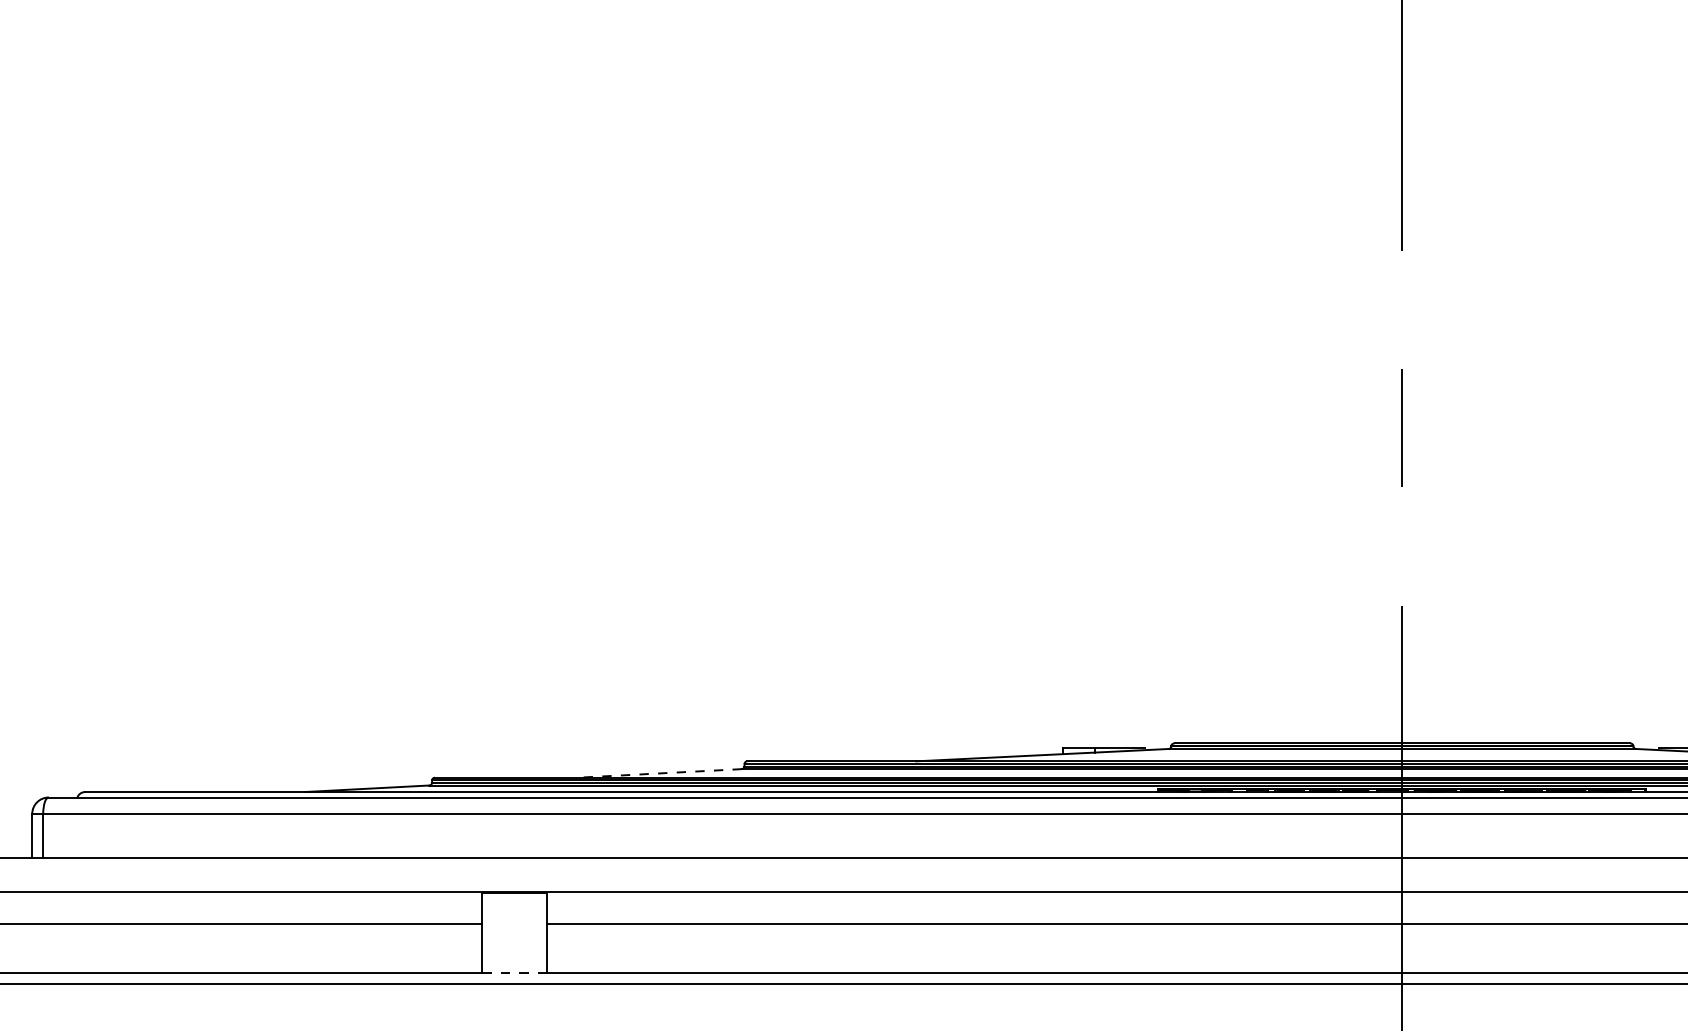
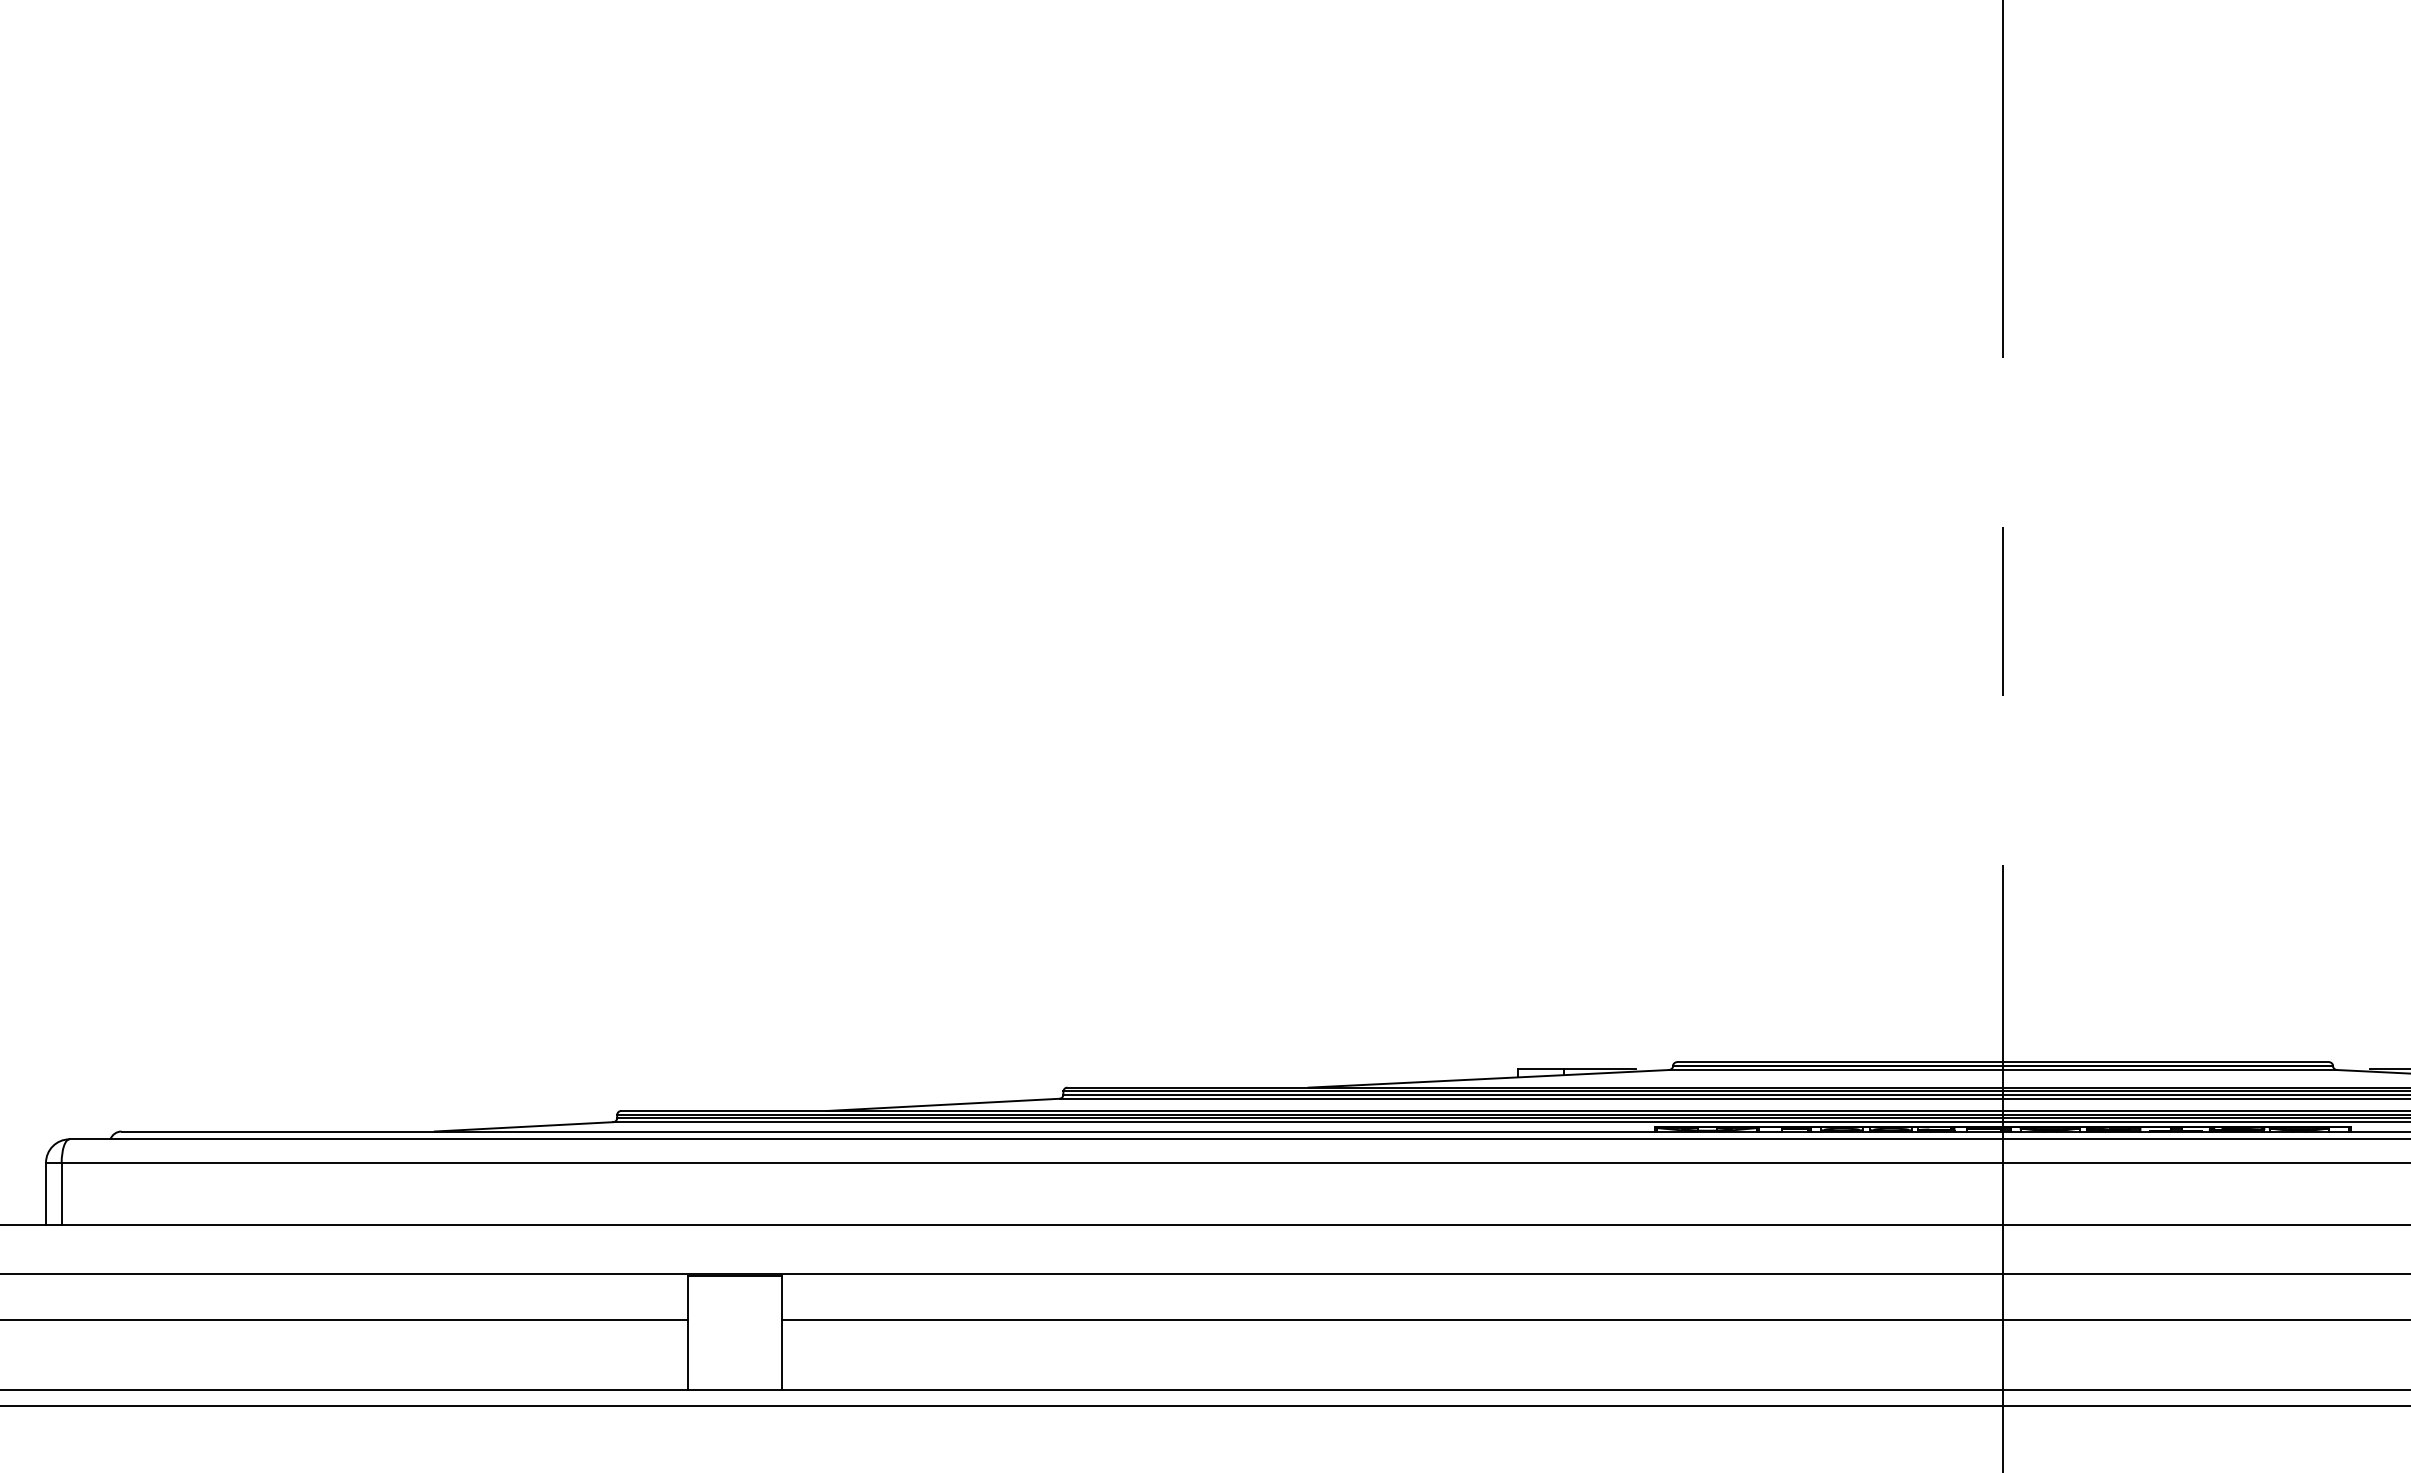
line: (659, 773) -> (942, 1104), dashed -> solid
line: (514, 972) -> (734, 1389), dashed -> solid

